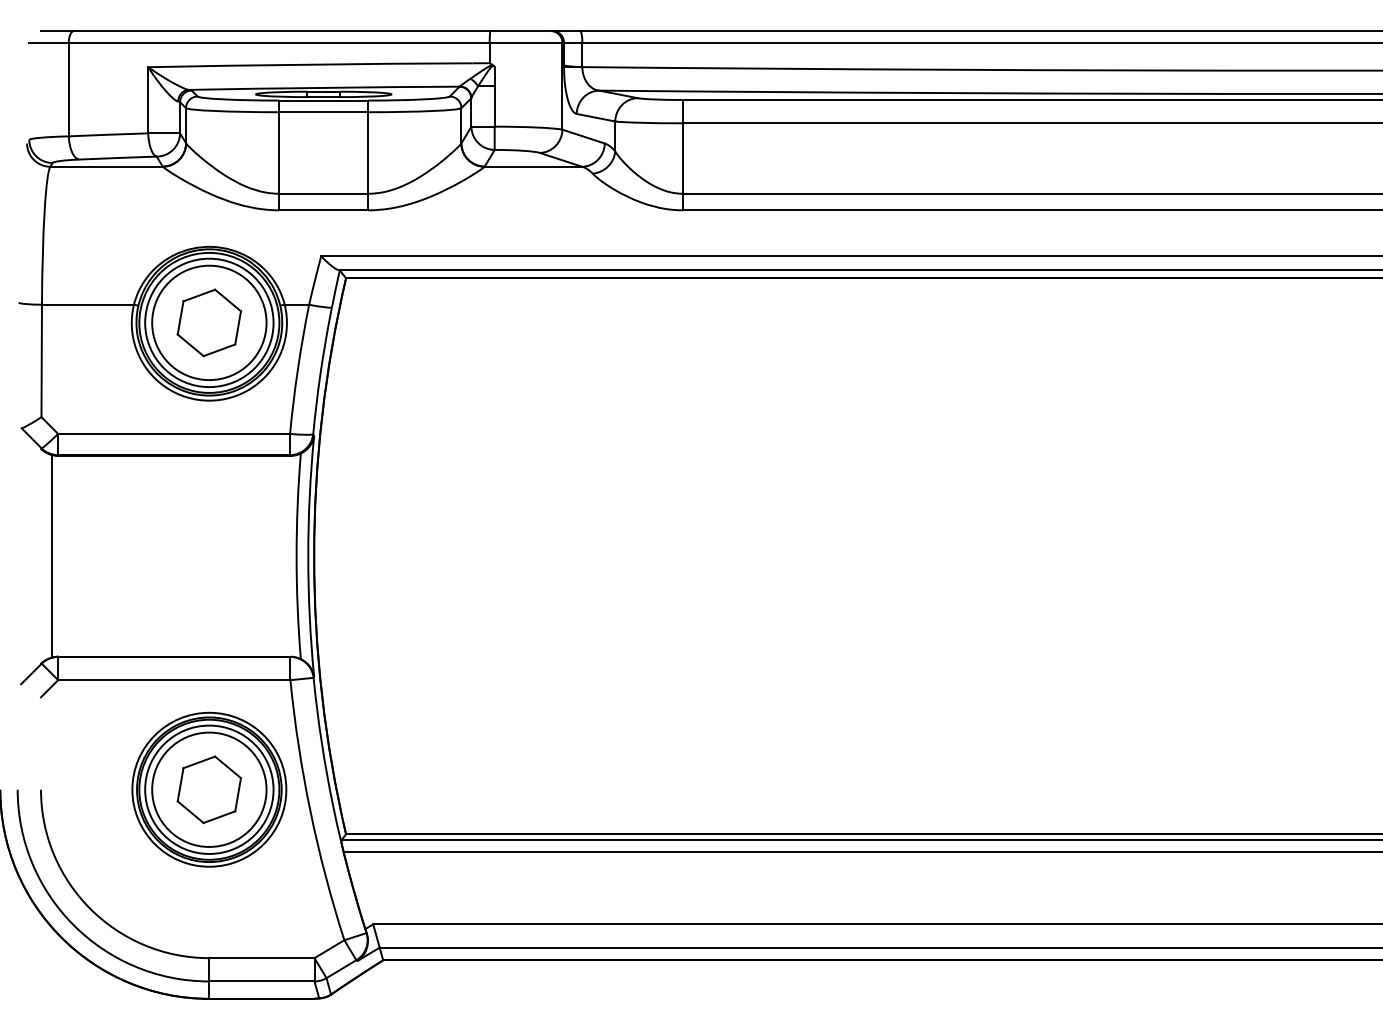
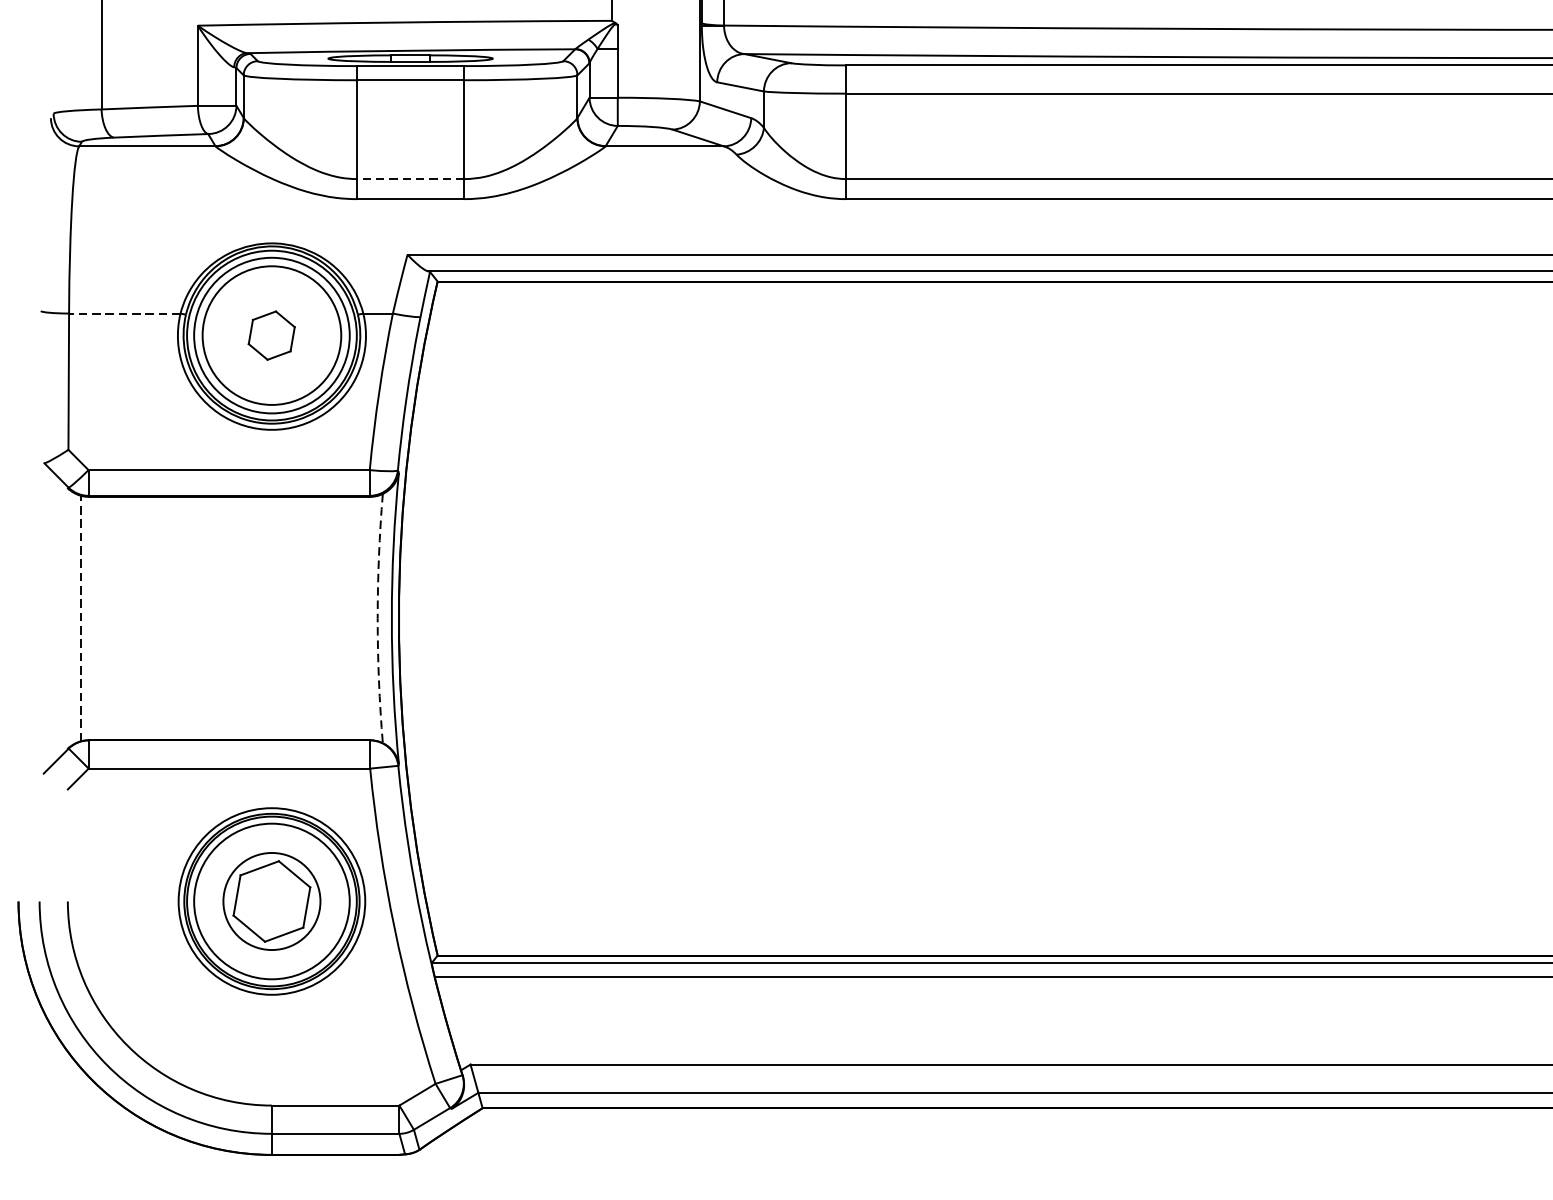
line: (323, 193) -> (410, 178), solid -> dashed
line: (87, 304) -> (124, 313), solid -> dashed
part: (208, 322) -> (270, 335), size x0.6
line: (52, 555) -> (81, 617), solid -> dashed
arc: (296, 556) -> (377, 618), solid -> dashed
circle: (209, 789) -> (272, 901), size x0.7

